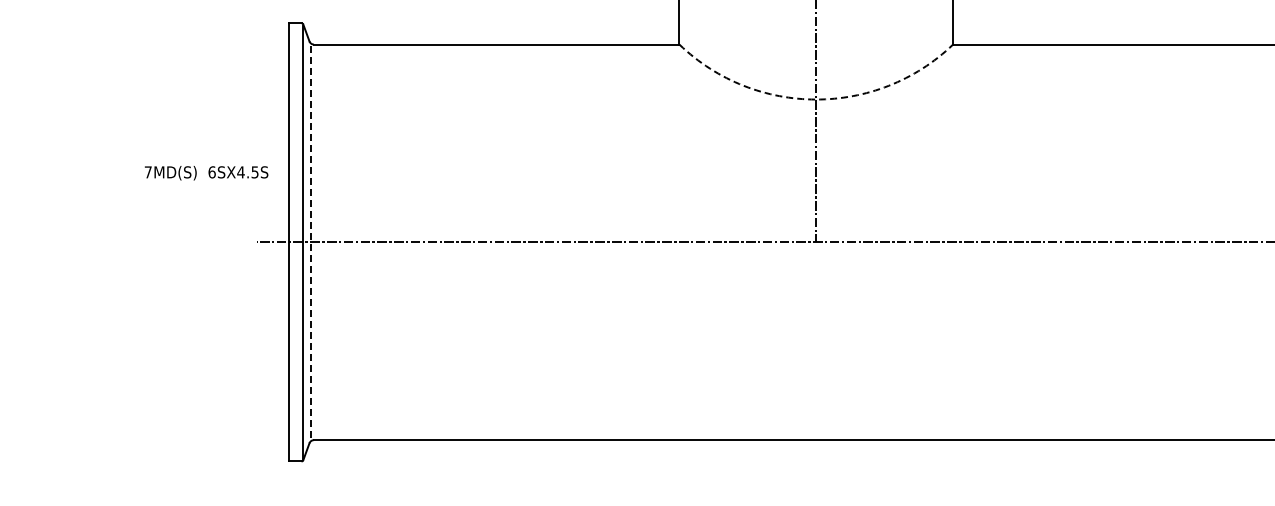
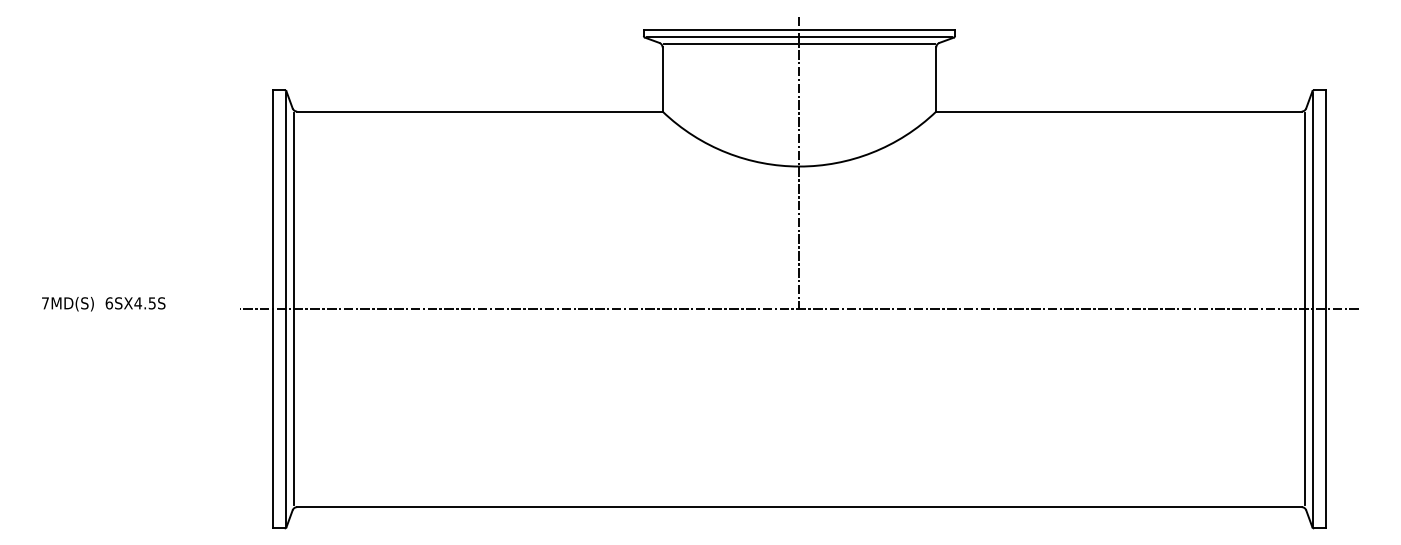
arc: (816, 99) -> (799, 166), dashed -> solid
text: (206, 173) -> (103, 304), moved
line: (310, 241) -> (293, 308), dashed -> solid

